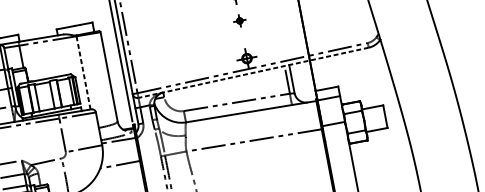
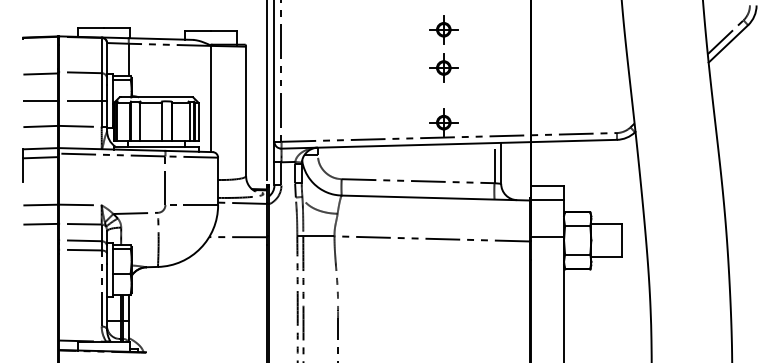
part: (239, 20) -> (443, 67), size x1.67
line: (83, 72) -> (211, 98), dashed -> solid
line: (253, 72) -> (449, 144), dashed -> solid

